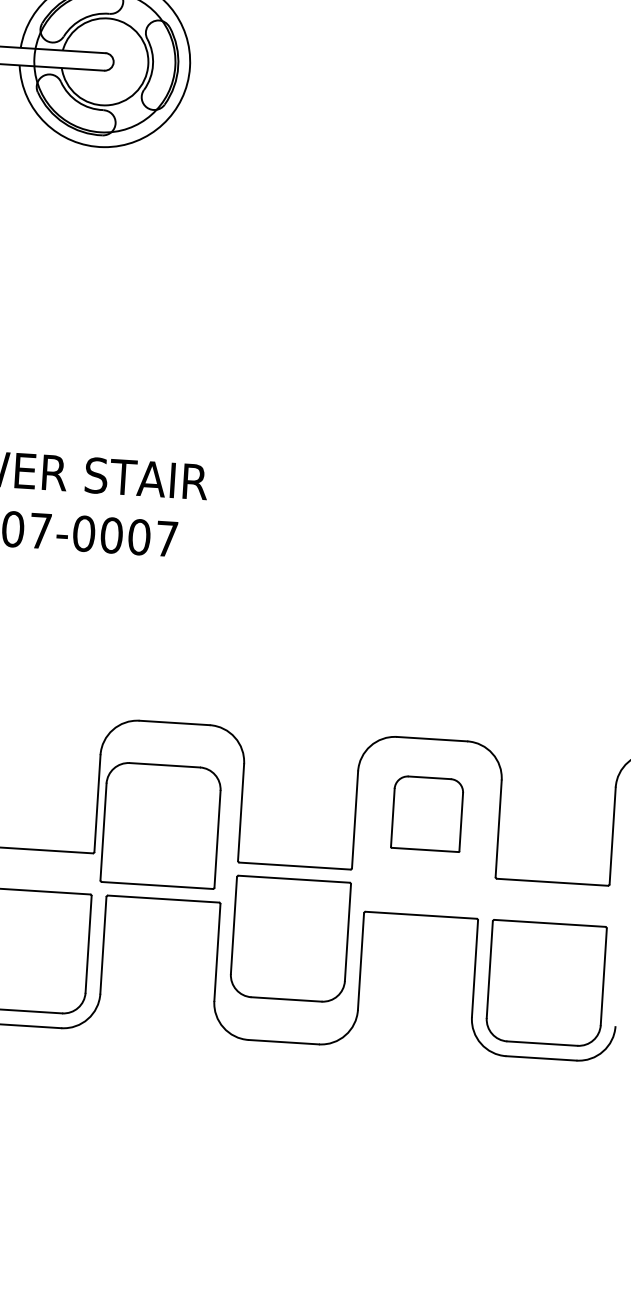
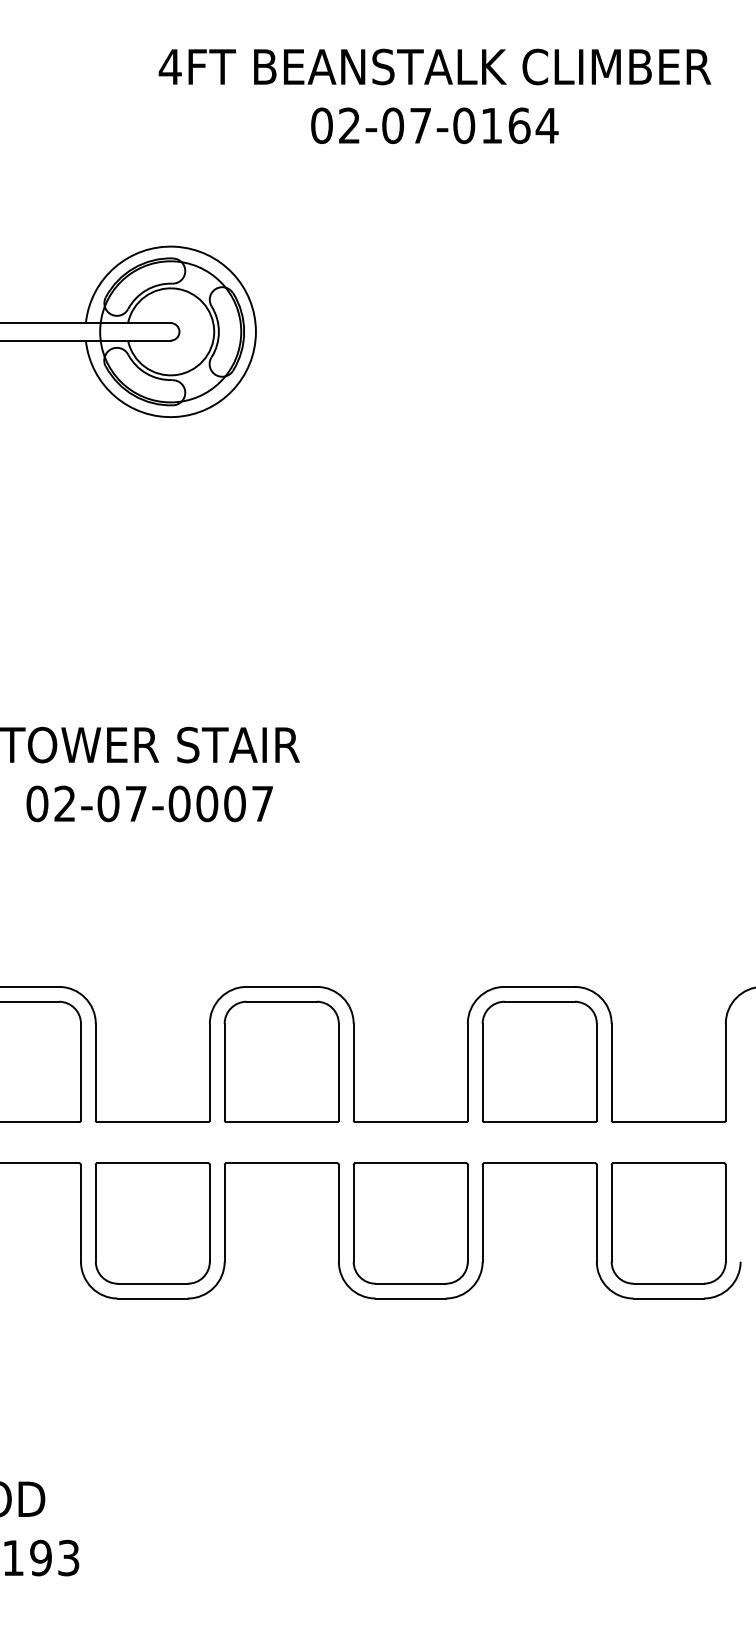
part: (427, 813) -> (539, 1061), size x1.67
part: (160, 824) -> (281, 1061), moved
part: (290, 939) -> (410, 1223), moved

